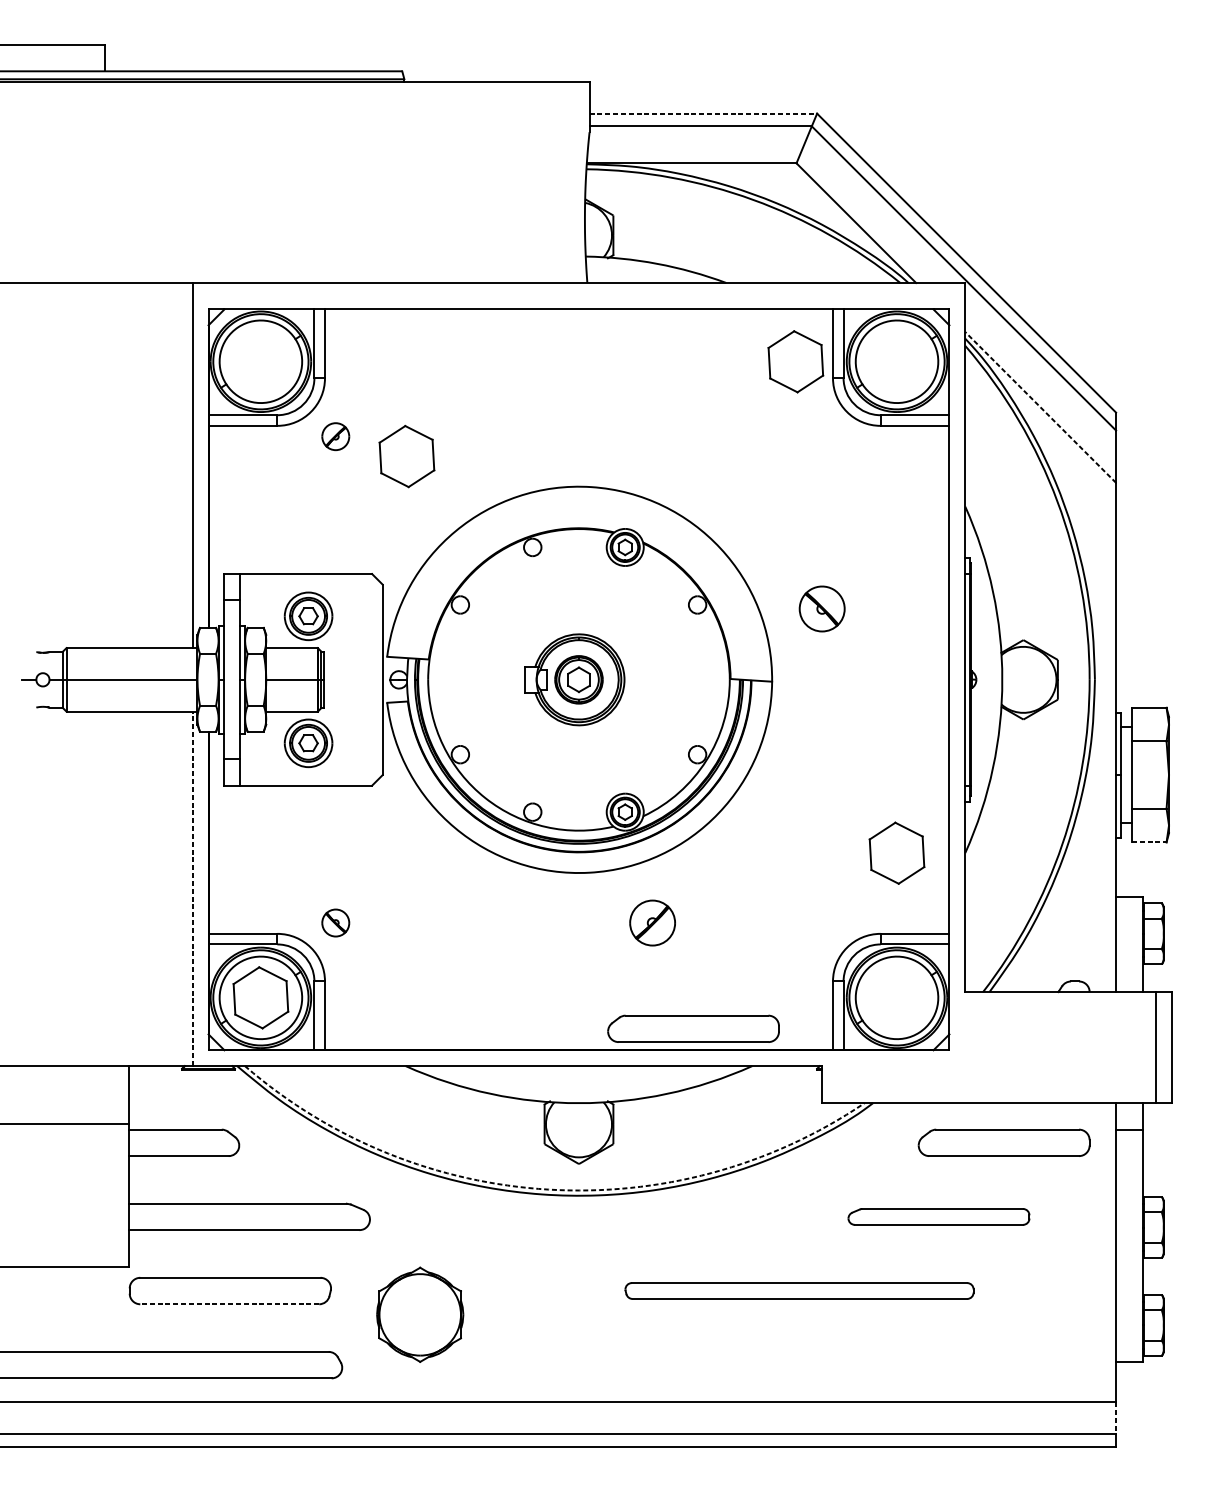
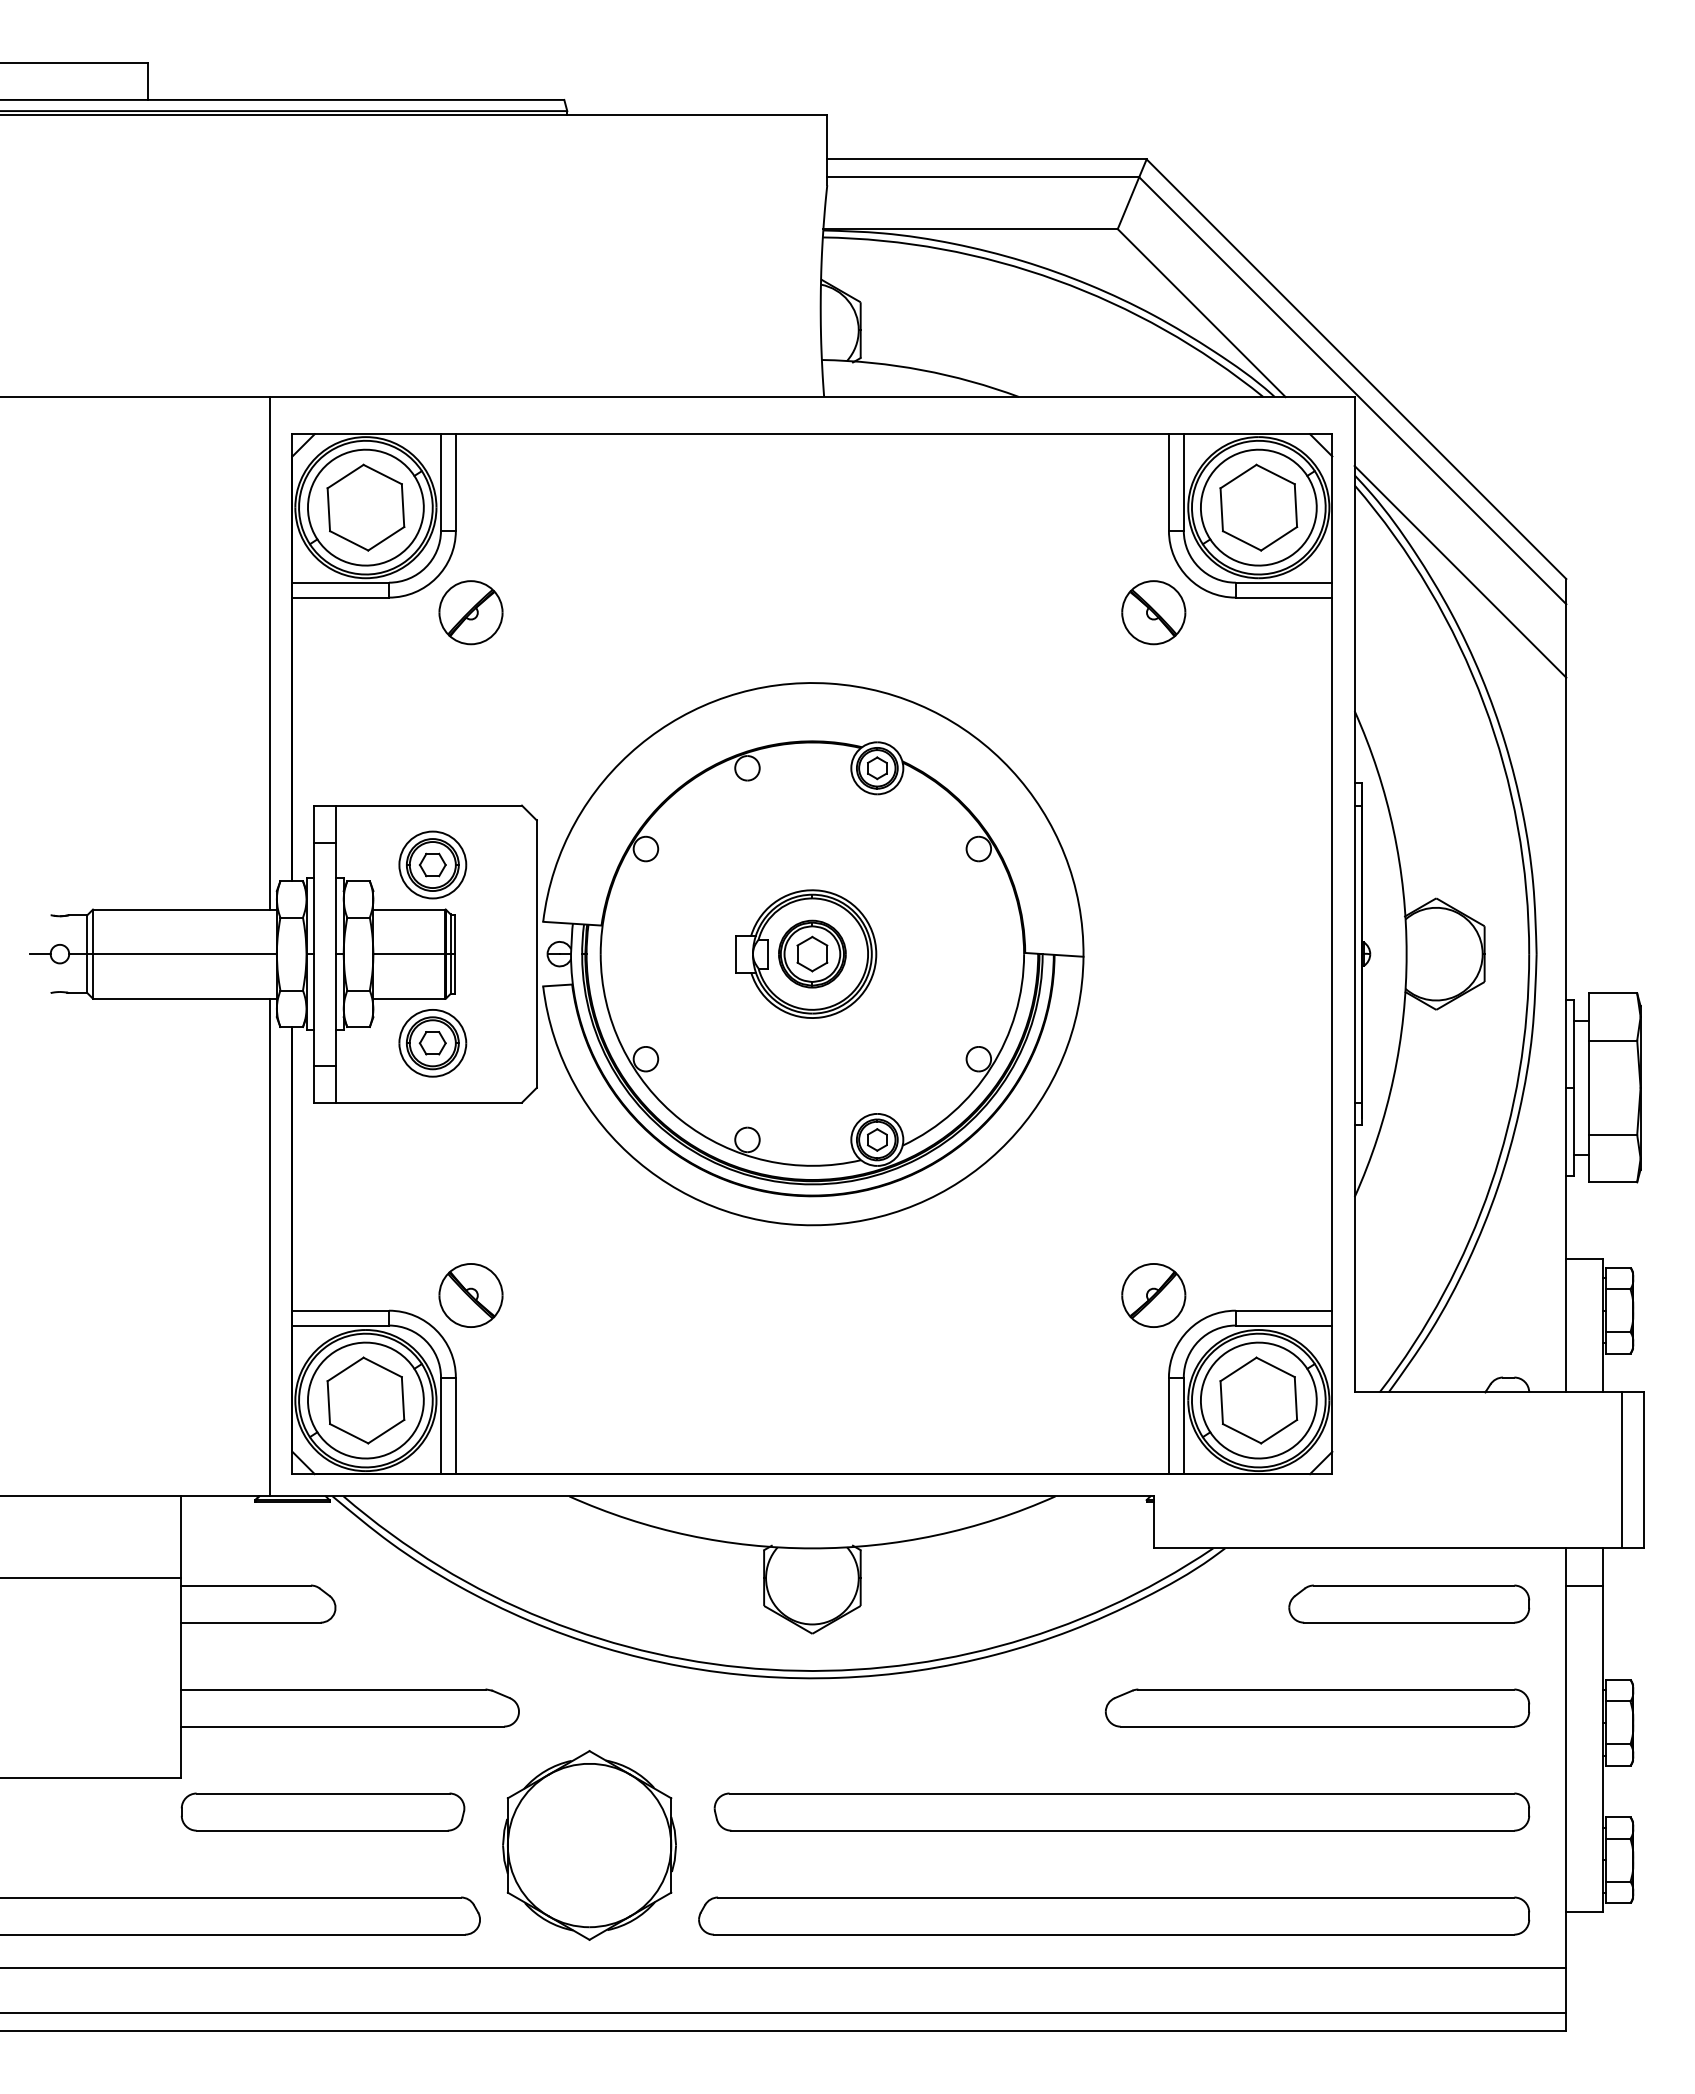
line: (703, 113) -> (986, 159), dashed -> solid
part: (795, 361) -> (1258, 507), moved
line: (1040, 407) -> (1460, 571), dashed -> solid
part: (335, 436) -> (470, 612), size x1.67
part: (406, 456) -> (365, 507), moved
part: (821, 608) -> (1153, 612), moved
line: (1149, 842) -> (1613, 1182), dashed -> solid
part: (896, 853) -> (1258, 1400), moved
line: (192, 888) -> (270, 1247), dashed -> solid
part: (335, 923) -> (470, 1295), size x1.67
part: (652, 923) -> (1153, 1295), moved
part: (693, 1028) -> (973, 1443), removed
arc: (548, 1189) -> (769, 1669), dashed -> solid
part: (938, 1216) -> (1317, 1707), size x1.67
part: (799, 1290) -> (1121, 1811), size x1.67
line: (229, 1304) -> (322, 1830), dashed -> solid
part: (420, 1314) -> (589, 1845), size x1.43
part: (794, 1364) -> (1114, 1915), added
line: (1116, 1418) -> (1566, 1991), dashed -> solid

